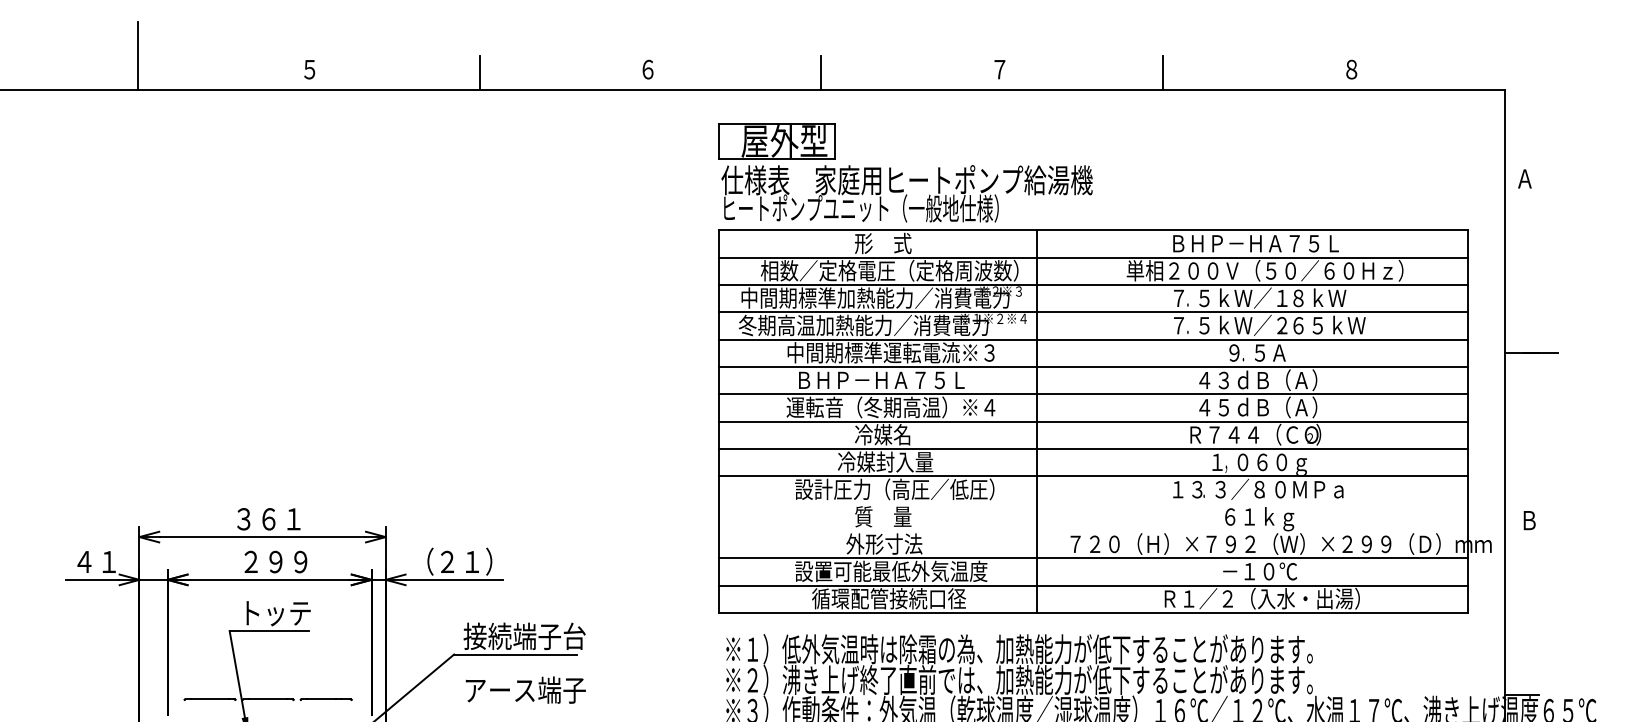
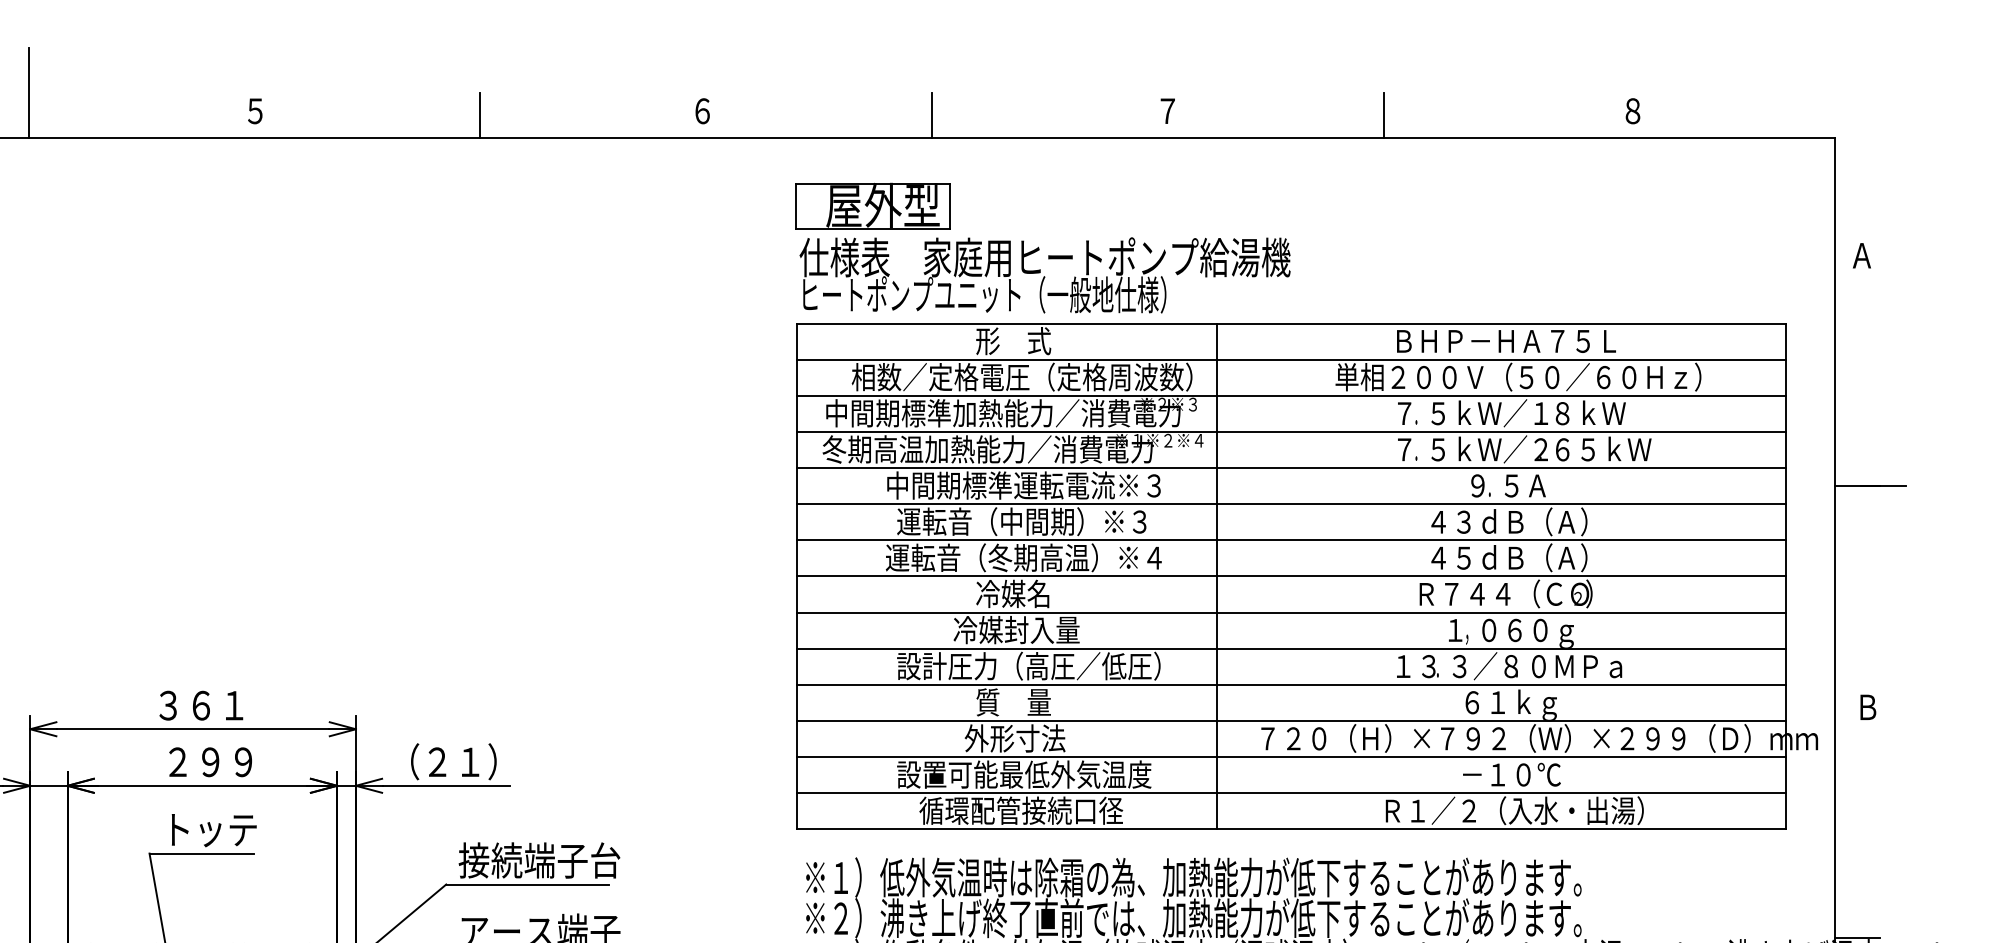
text: (889, 379) -> (1021, 520), ＢＨＰ－ＨＡ７５Ｌ -> 運転音（中間期）※３
line: (1093, 503) -> (1291, 684), added
line: (1093, 530) -> (1291, 720), added

